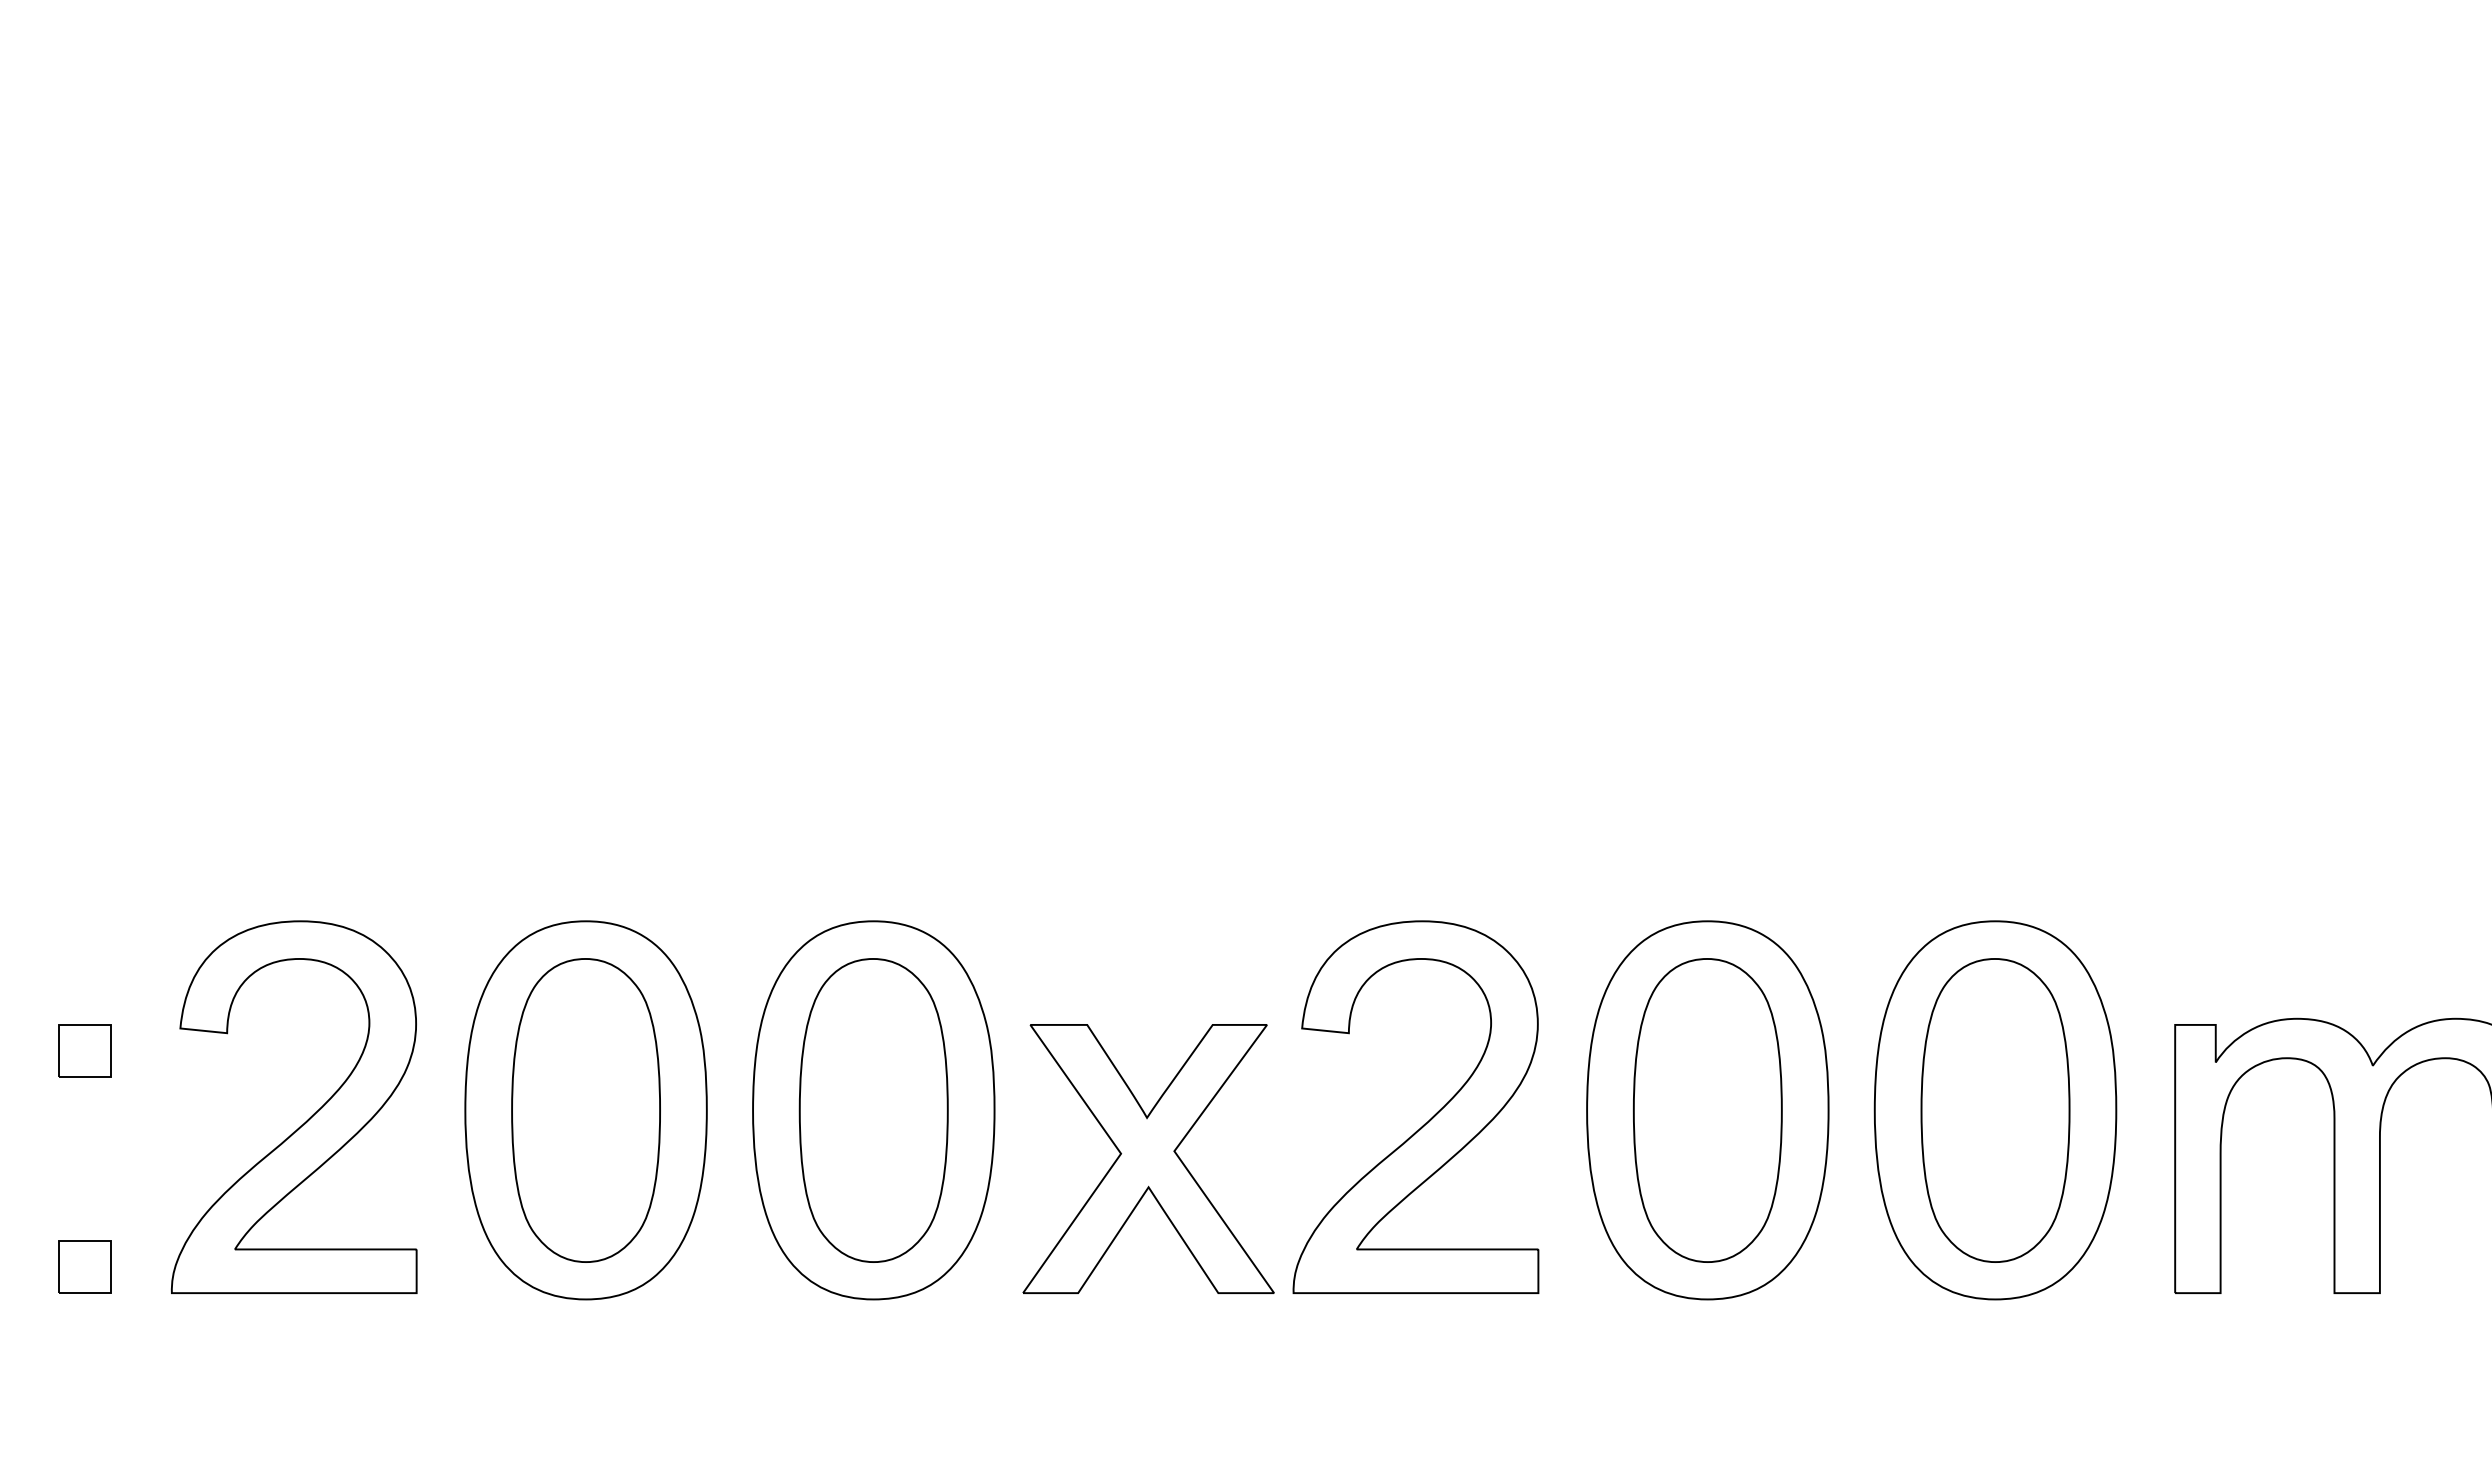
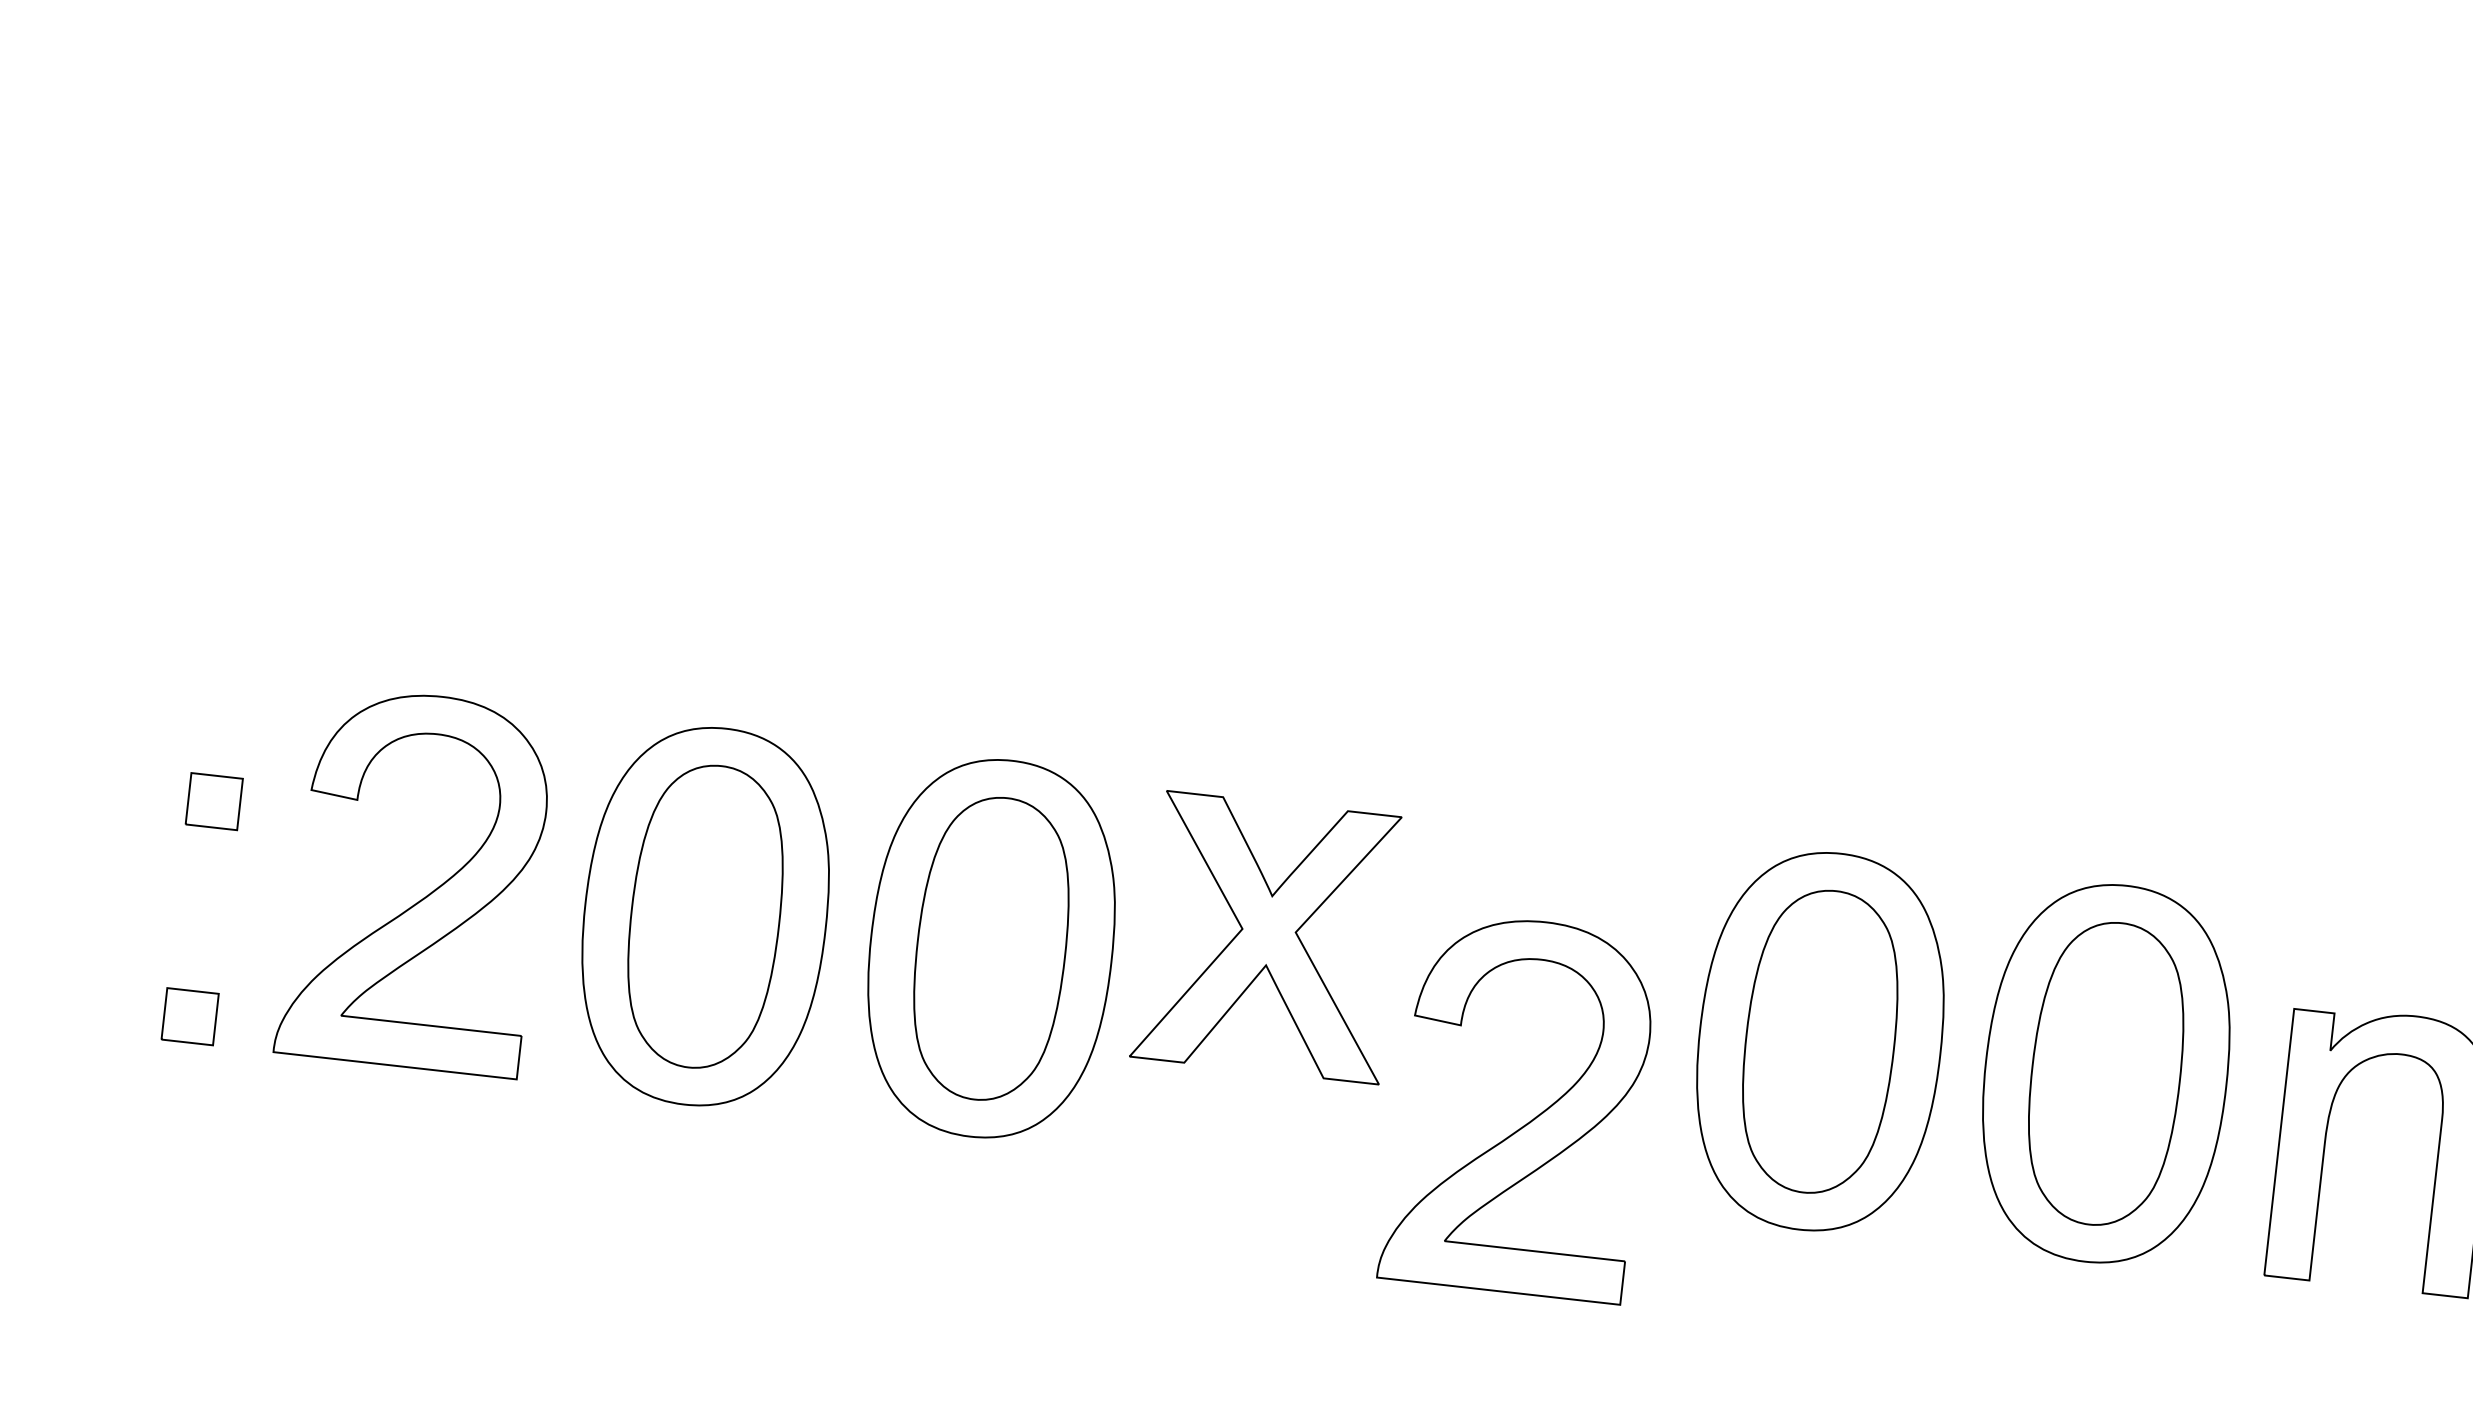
part: (1429, 1119) -> (1531, 1120), moved
part: (1148, 1158) -> (1269, 936), moved

